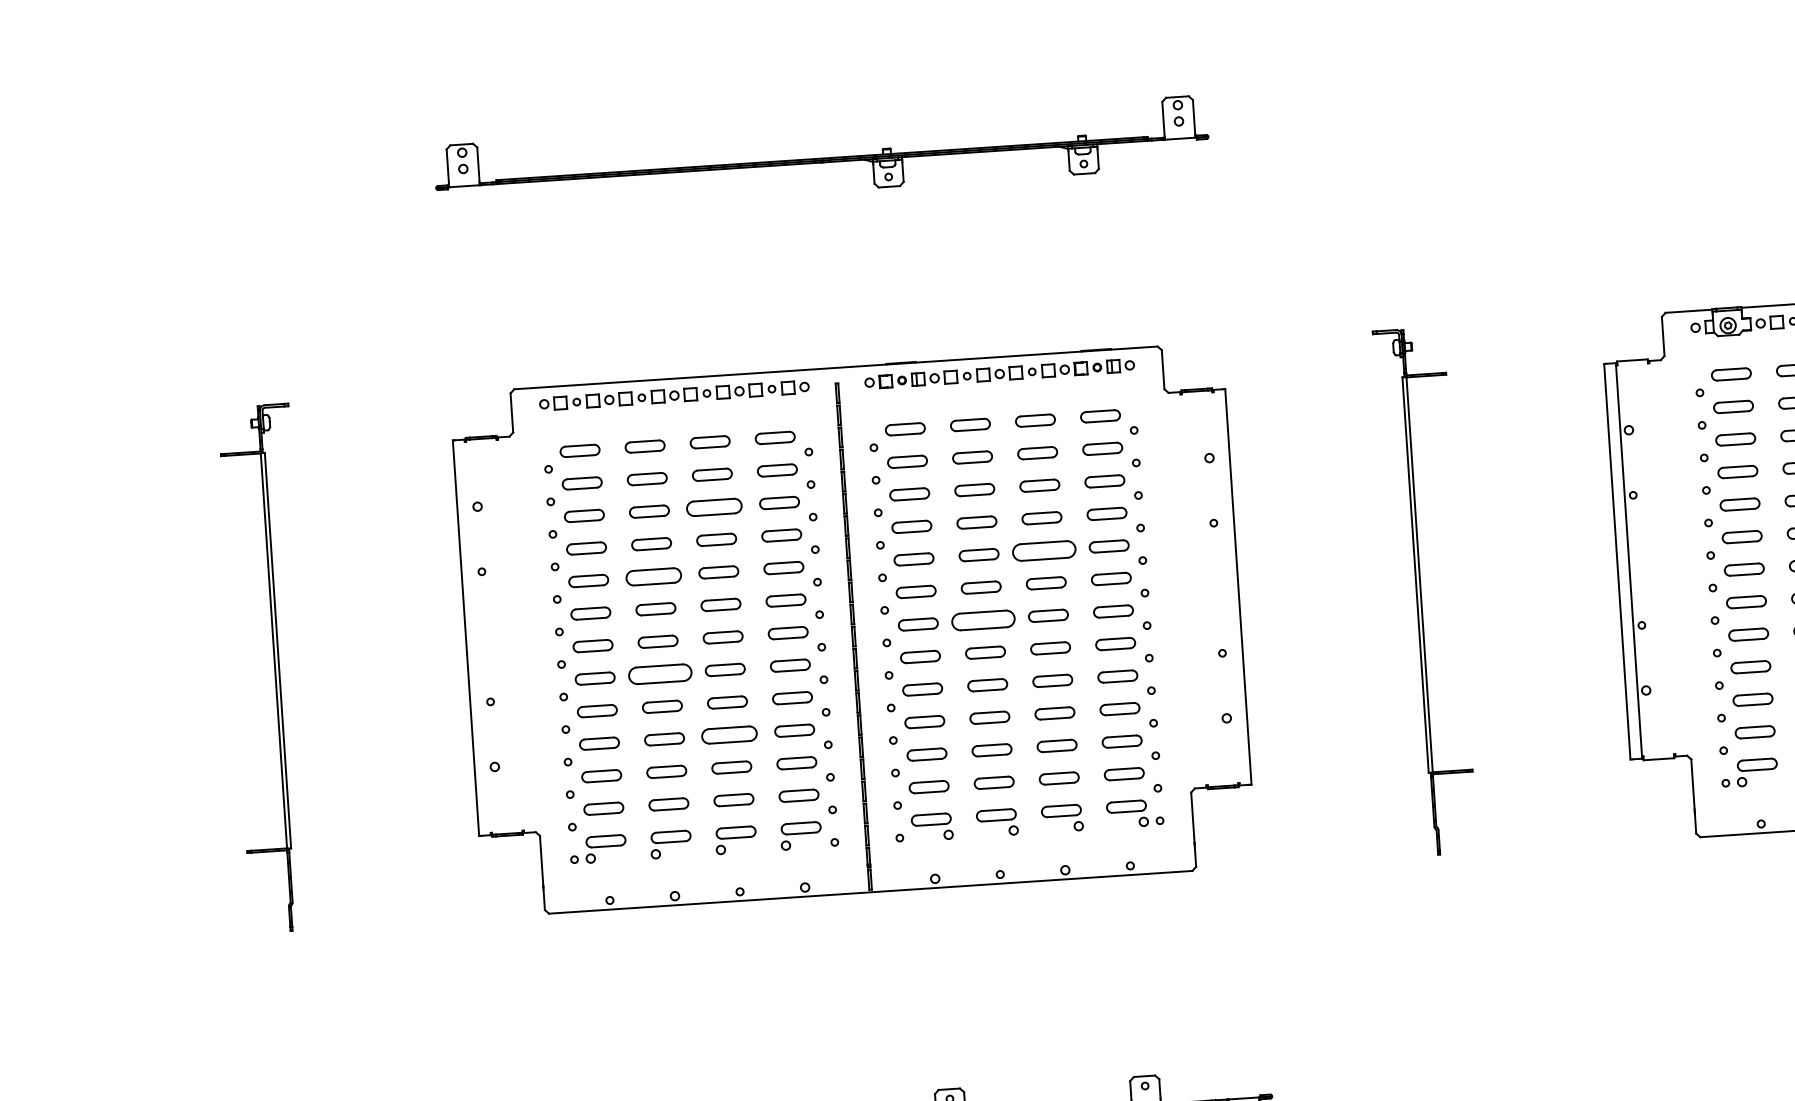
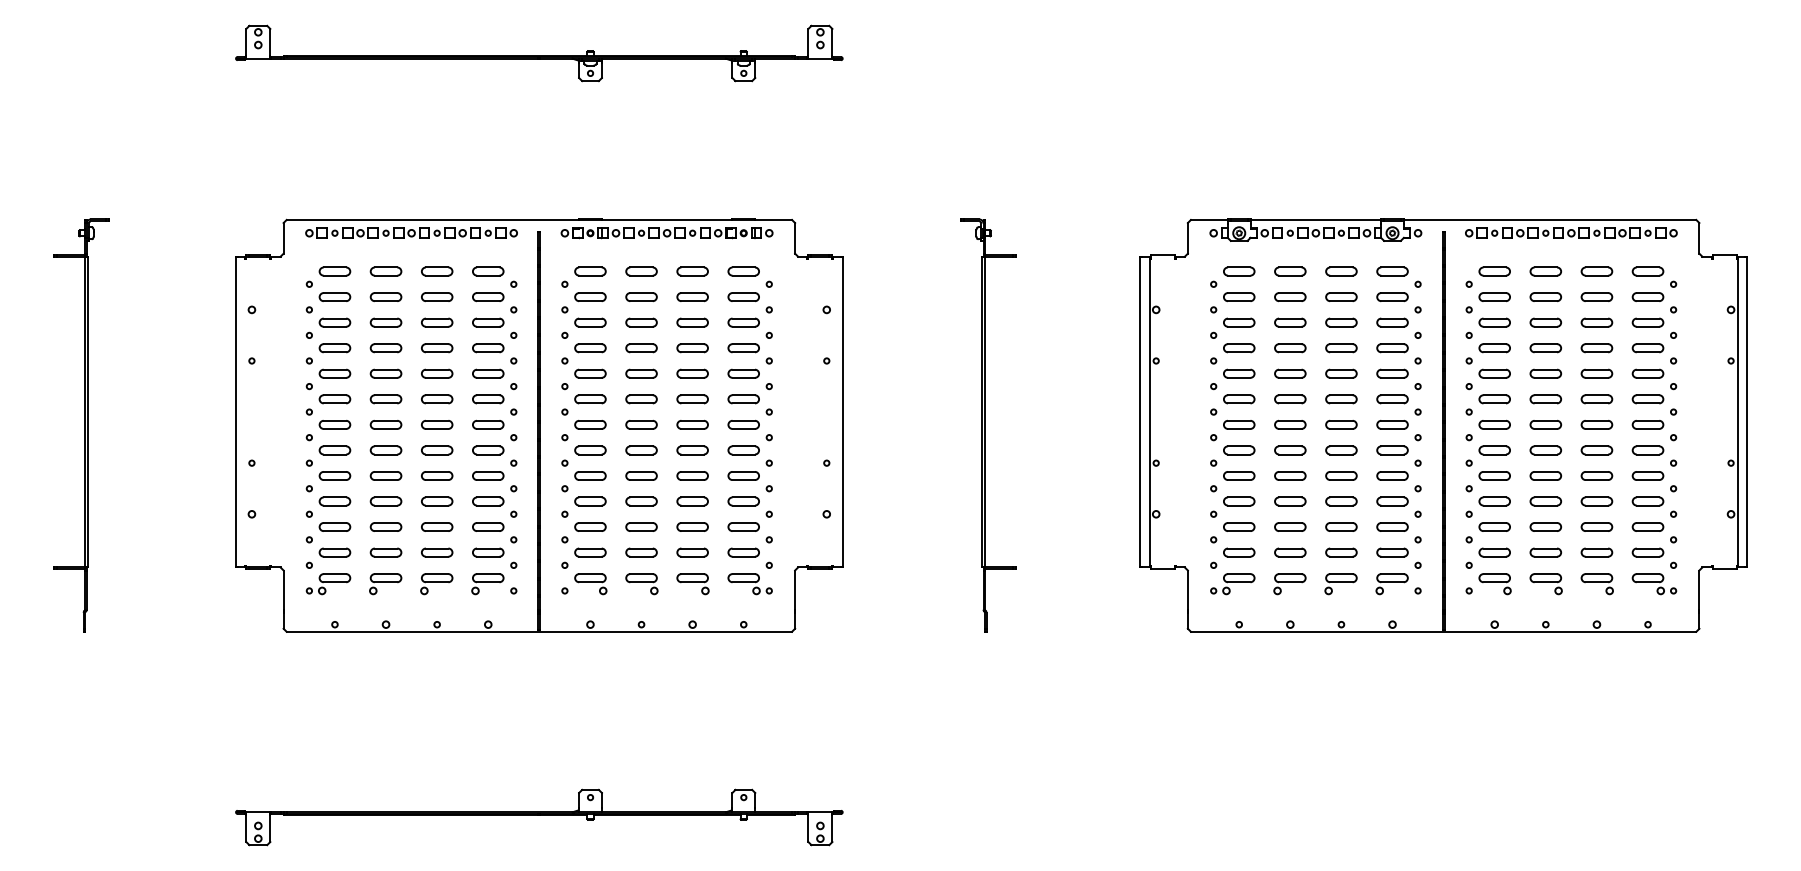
part: (714, 507) -> (437, 322), size x0.71
part: (1043, 550) -> (692, 373), size x0.62
part: (653, 576) -> (385, 373), size x0.71
part: (983, 619) -> (641, 424), size x0.62
part: (659, 674) -> (385, 450), size x0.62
part: (730, 734) -> (437, 501), size x0.71

